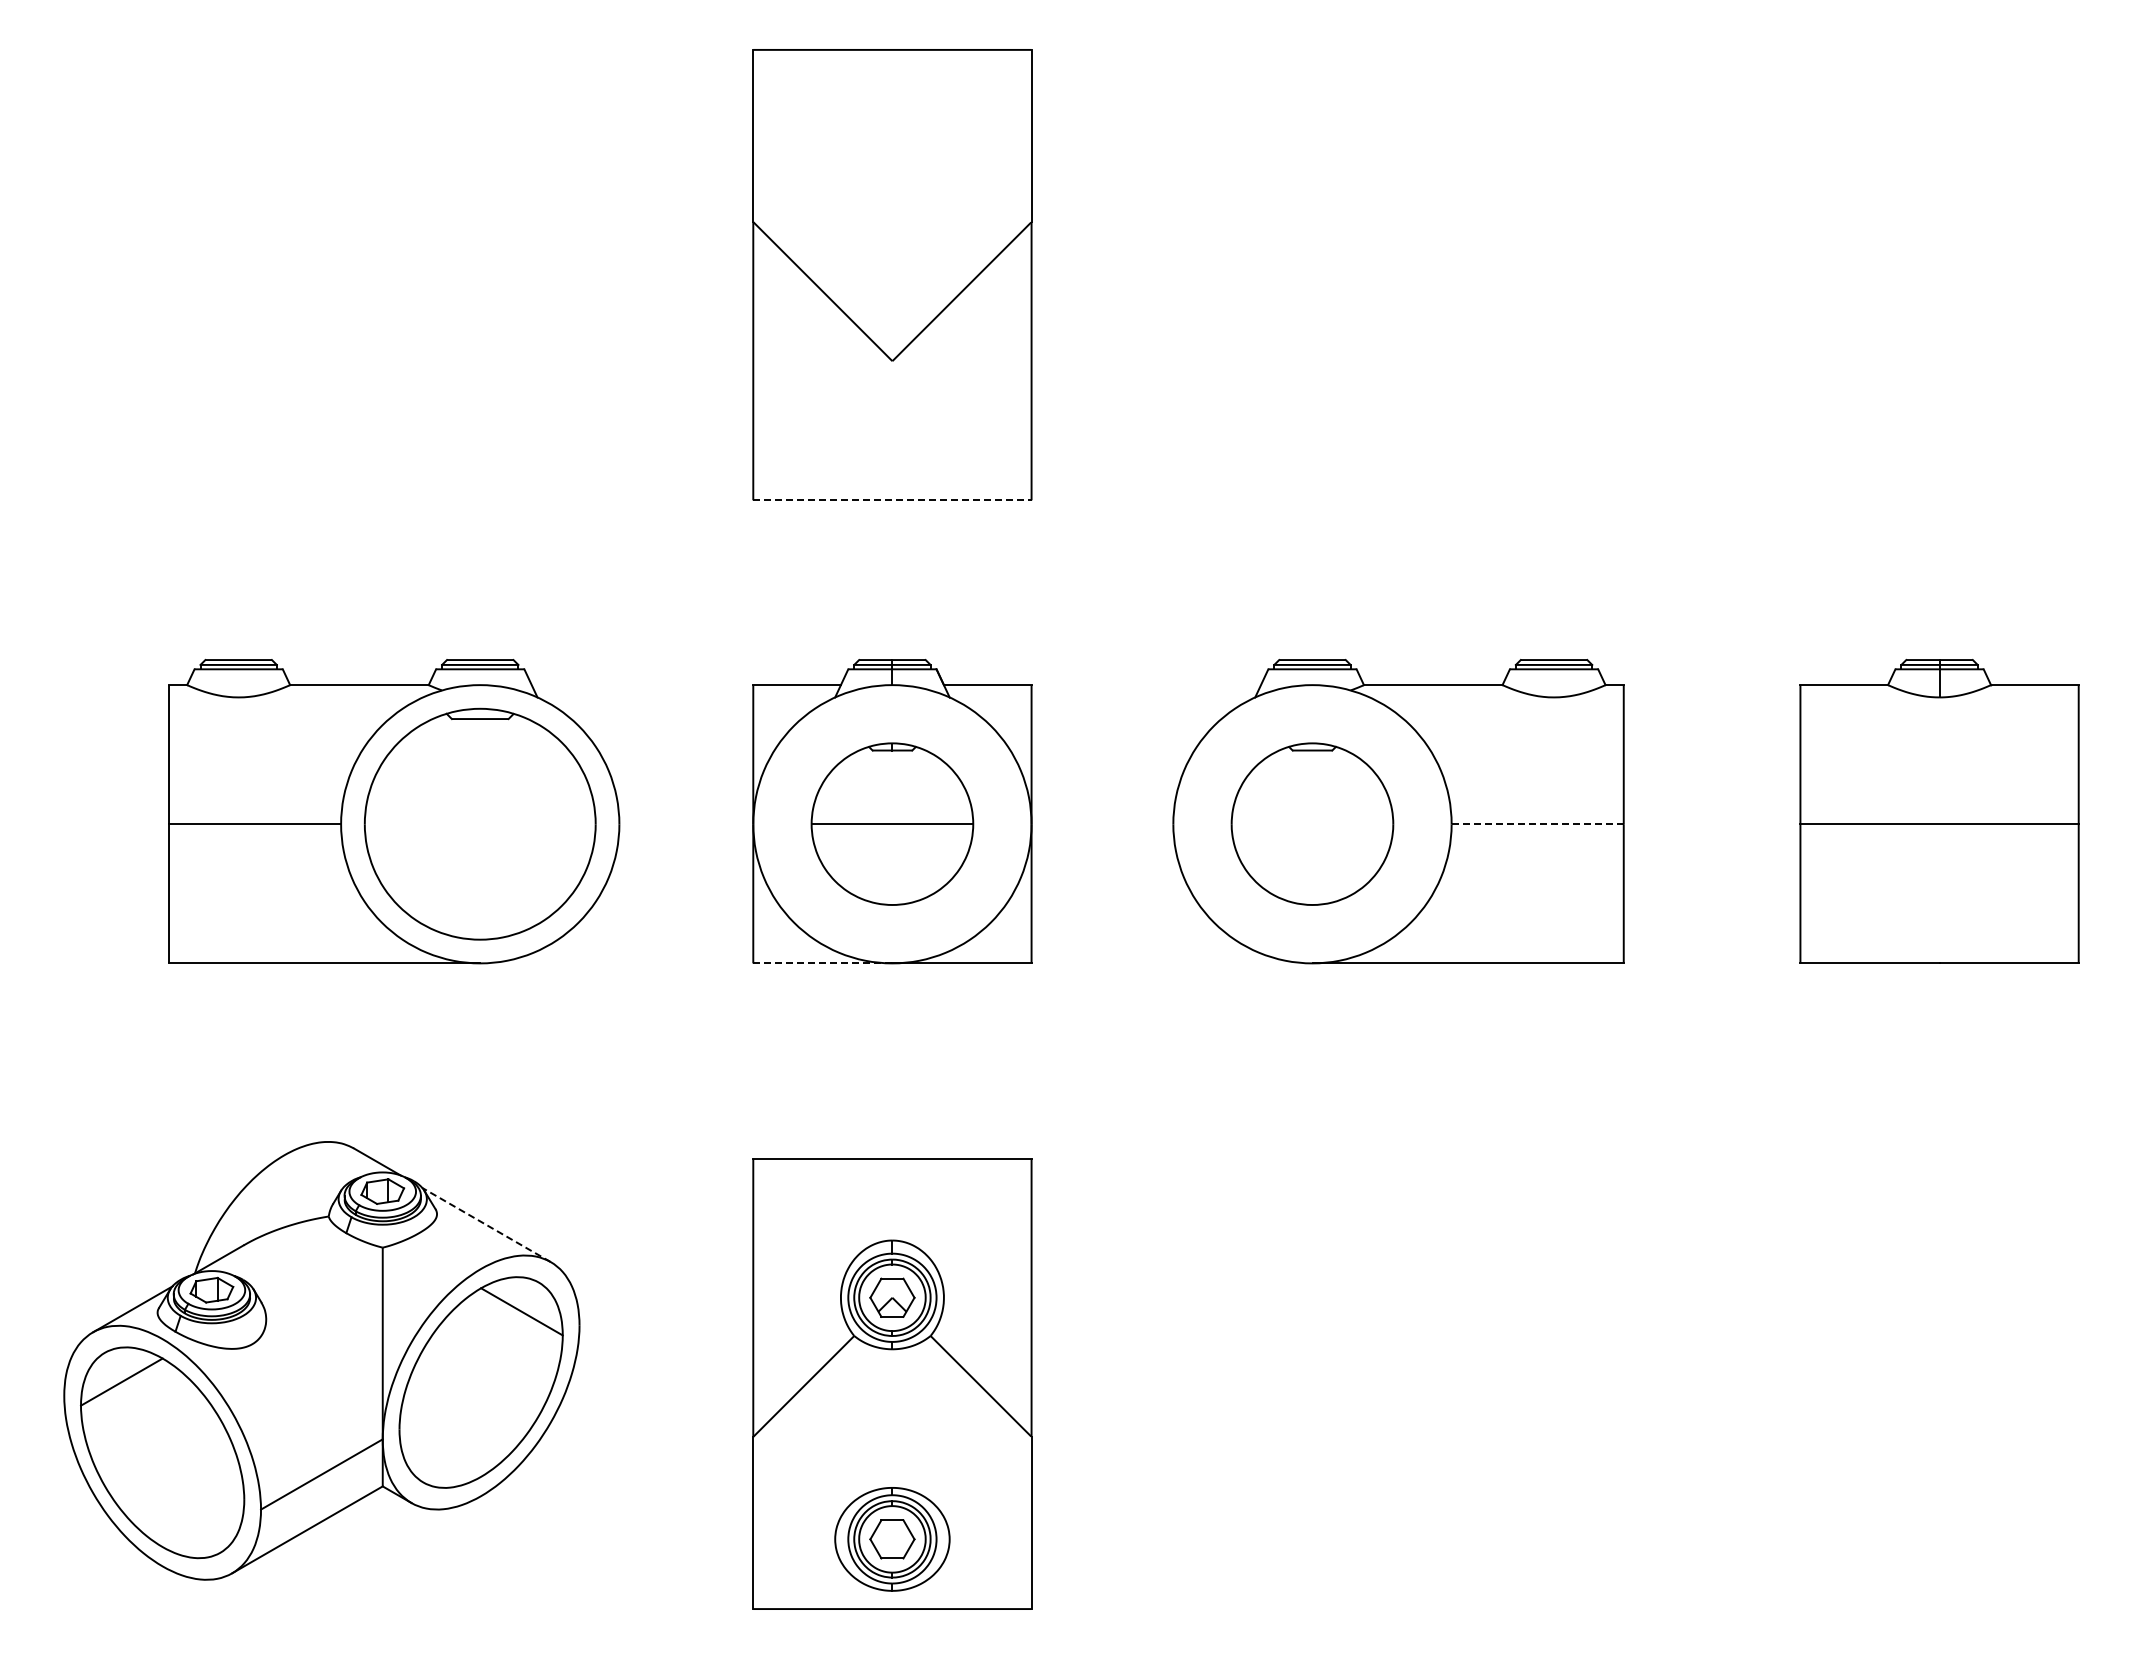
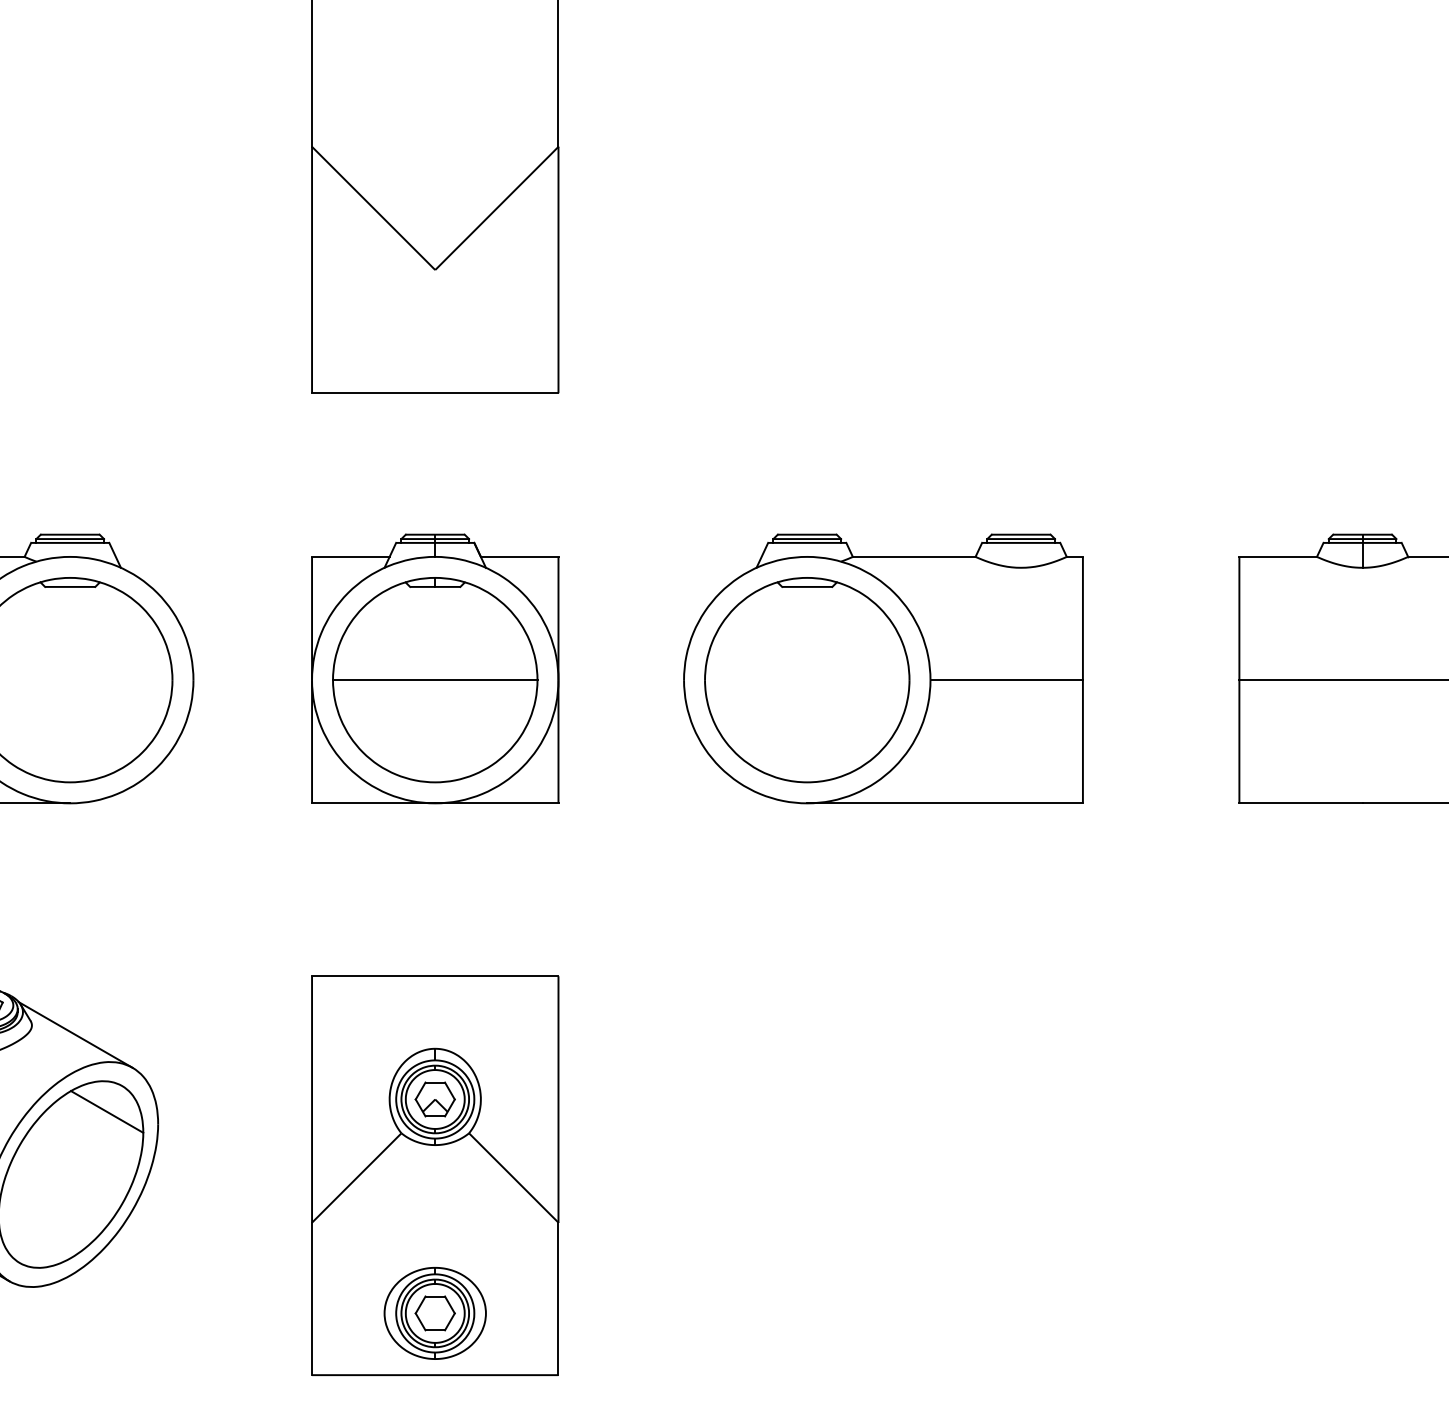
line: (892, 500) -> (435, 393), dashed -> solid
part: (892, 823) -> (435, 679), size x1.43
part: (1312, 823) -> (807, 679), size x1.43
line: (1537, 824) -> (1006, 680), dashed -> solid
line: (822, 963) -> (373, 803), dashed -> solid
line: (485, 1224) -> (74, 1034), dashed -> solid

